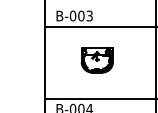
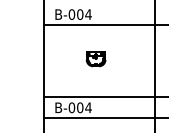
text: (89, 15) -> (88, 14), B-003 -> B-004
part: (96, 59) -> (95, 58), size x0.6

